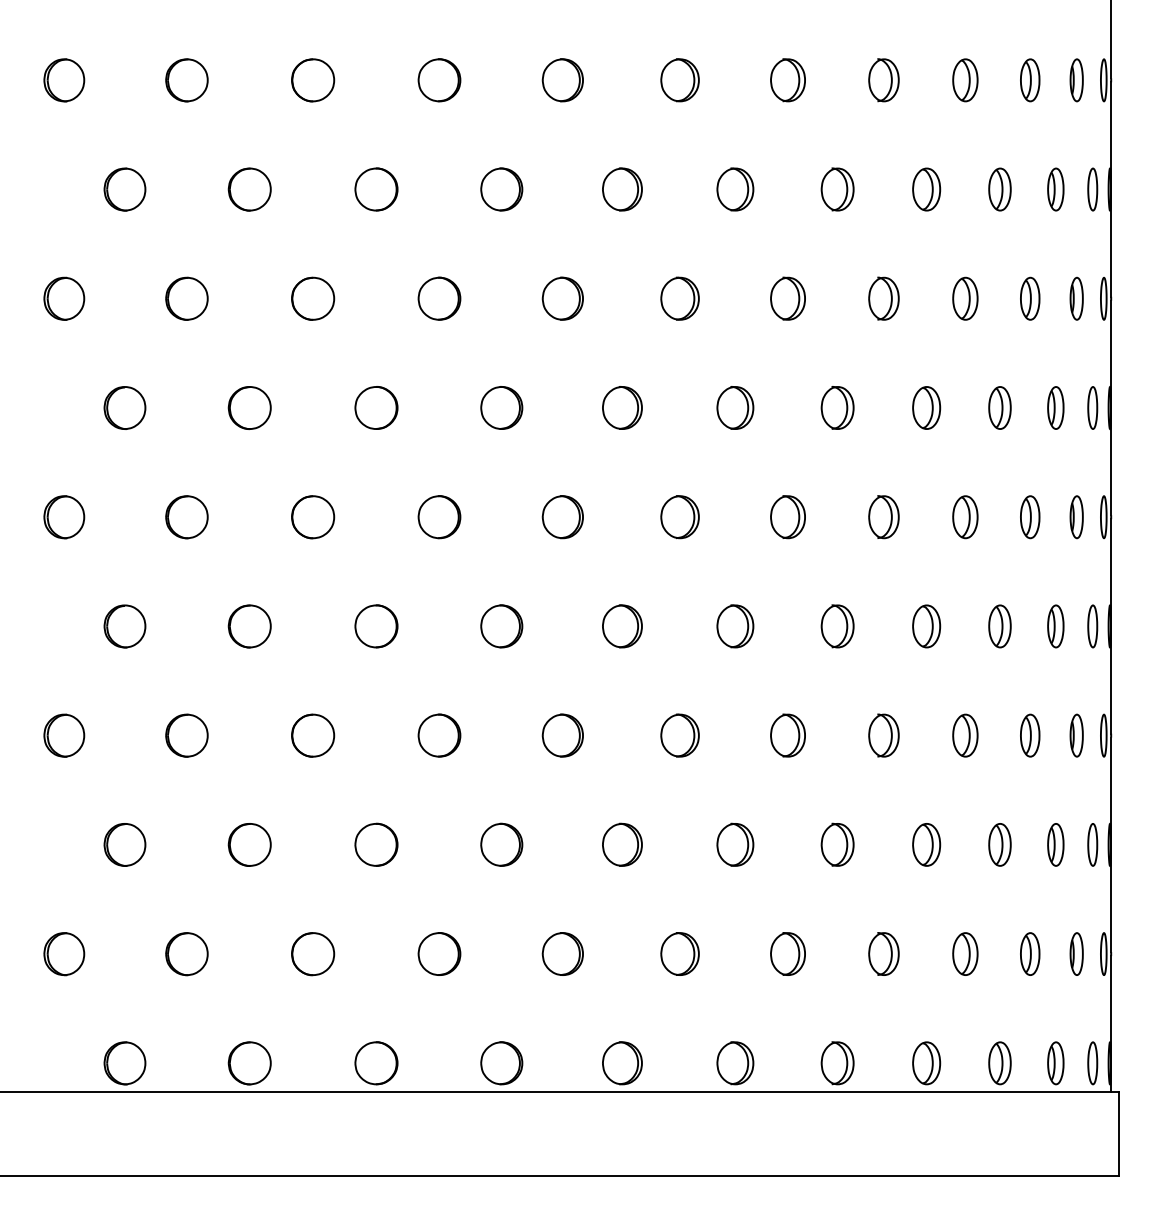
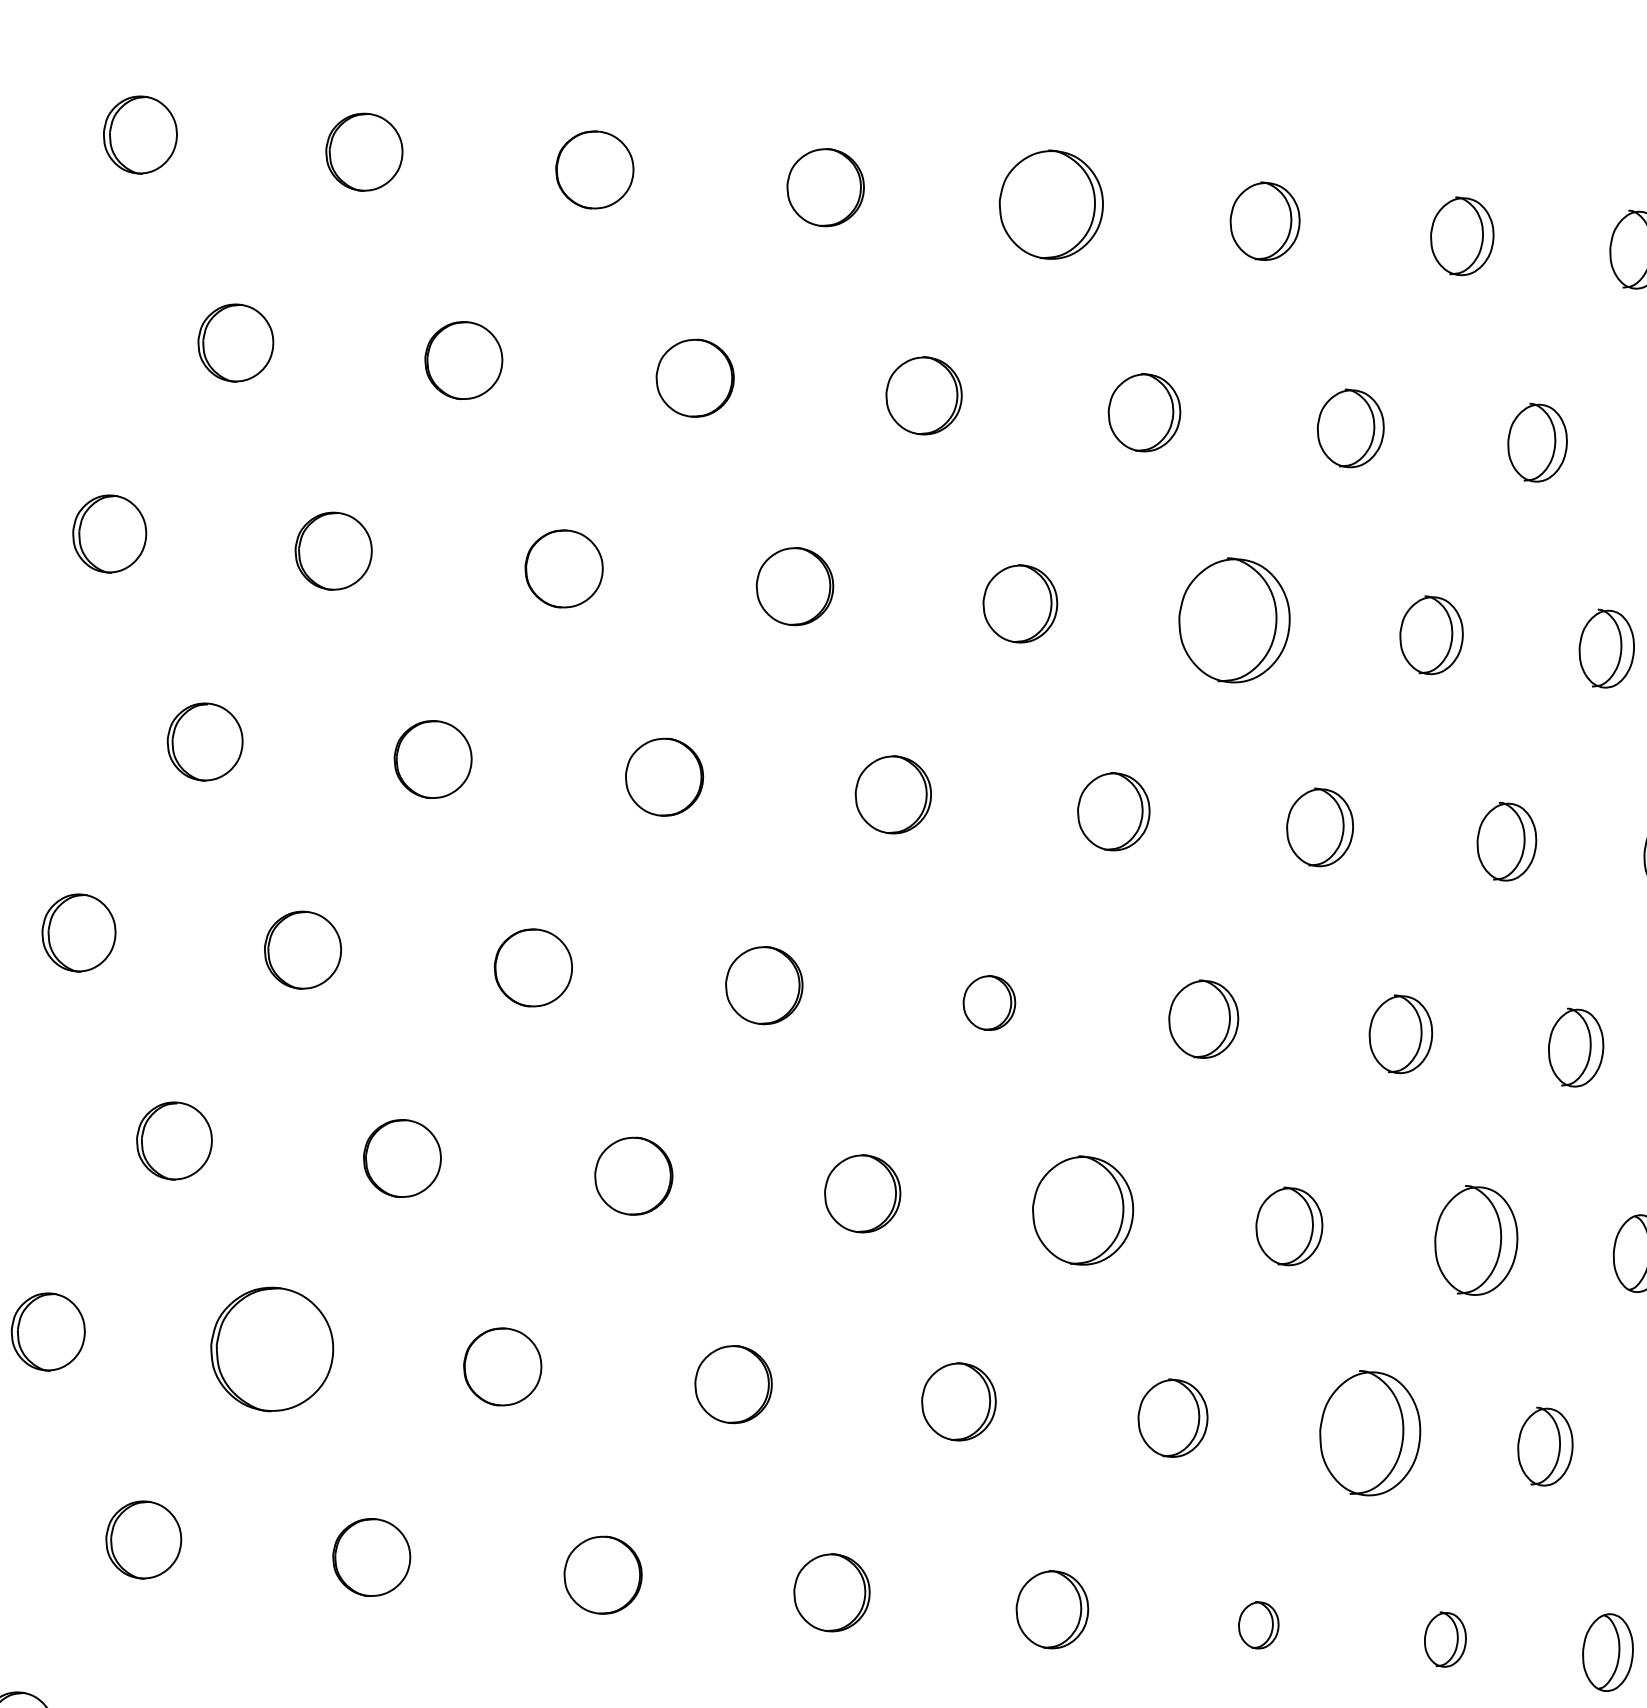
part: (562, 80) -> (1050, 205), size x1.4
part: (679, 298) -> (1233, 619), size x1.6
part: (562, 517) -> (988, 1003), size x0.7
part: (622, 626) -> (1083, 1210), size x1.4
part: (837, 626) -> (1475, 1241), size x1.4
part: (186, 735) -> (271, 1348), size x1.6
part: (787, 735) -> (1369, 1433), size x1.6
part: (735, 844) -> (1258, 1625), size x0.6
part: (837, 844) -> (1445, 1639), size x0.7

